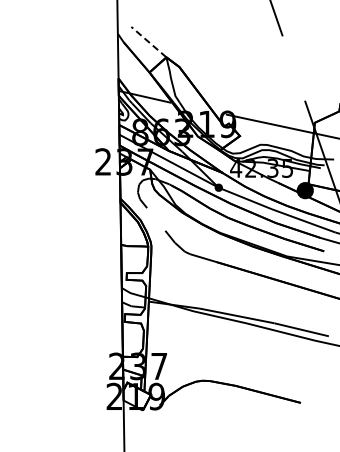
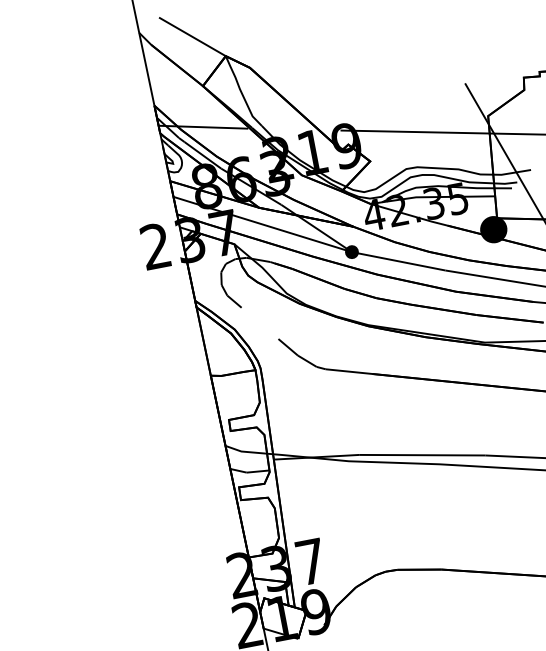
line: (148, 41) -> (191, 35), dashed -> solid

